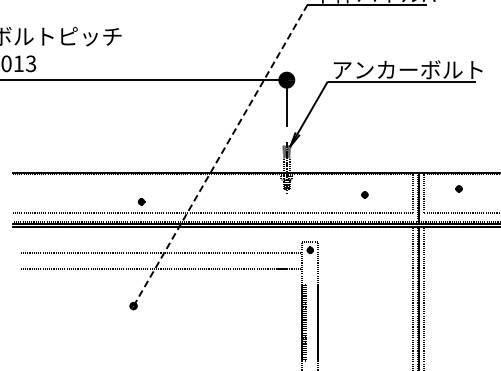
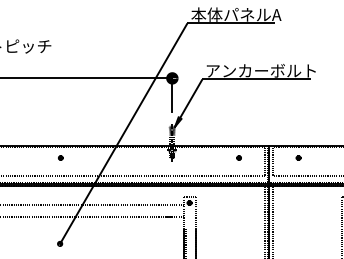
line: (220, 155) -> (123, 133), dashed -> solid
part: (364, 194) -> (238, 157), moved
part: (141, 201) -> (60, 157), moved

